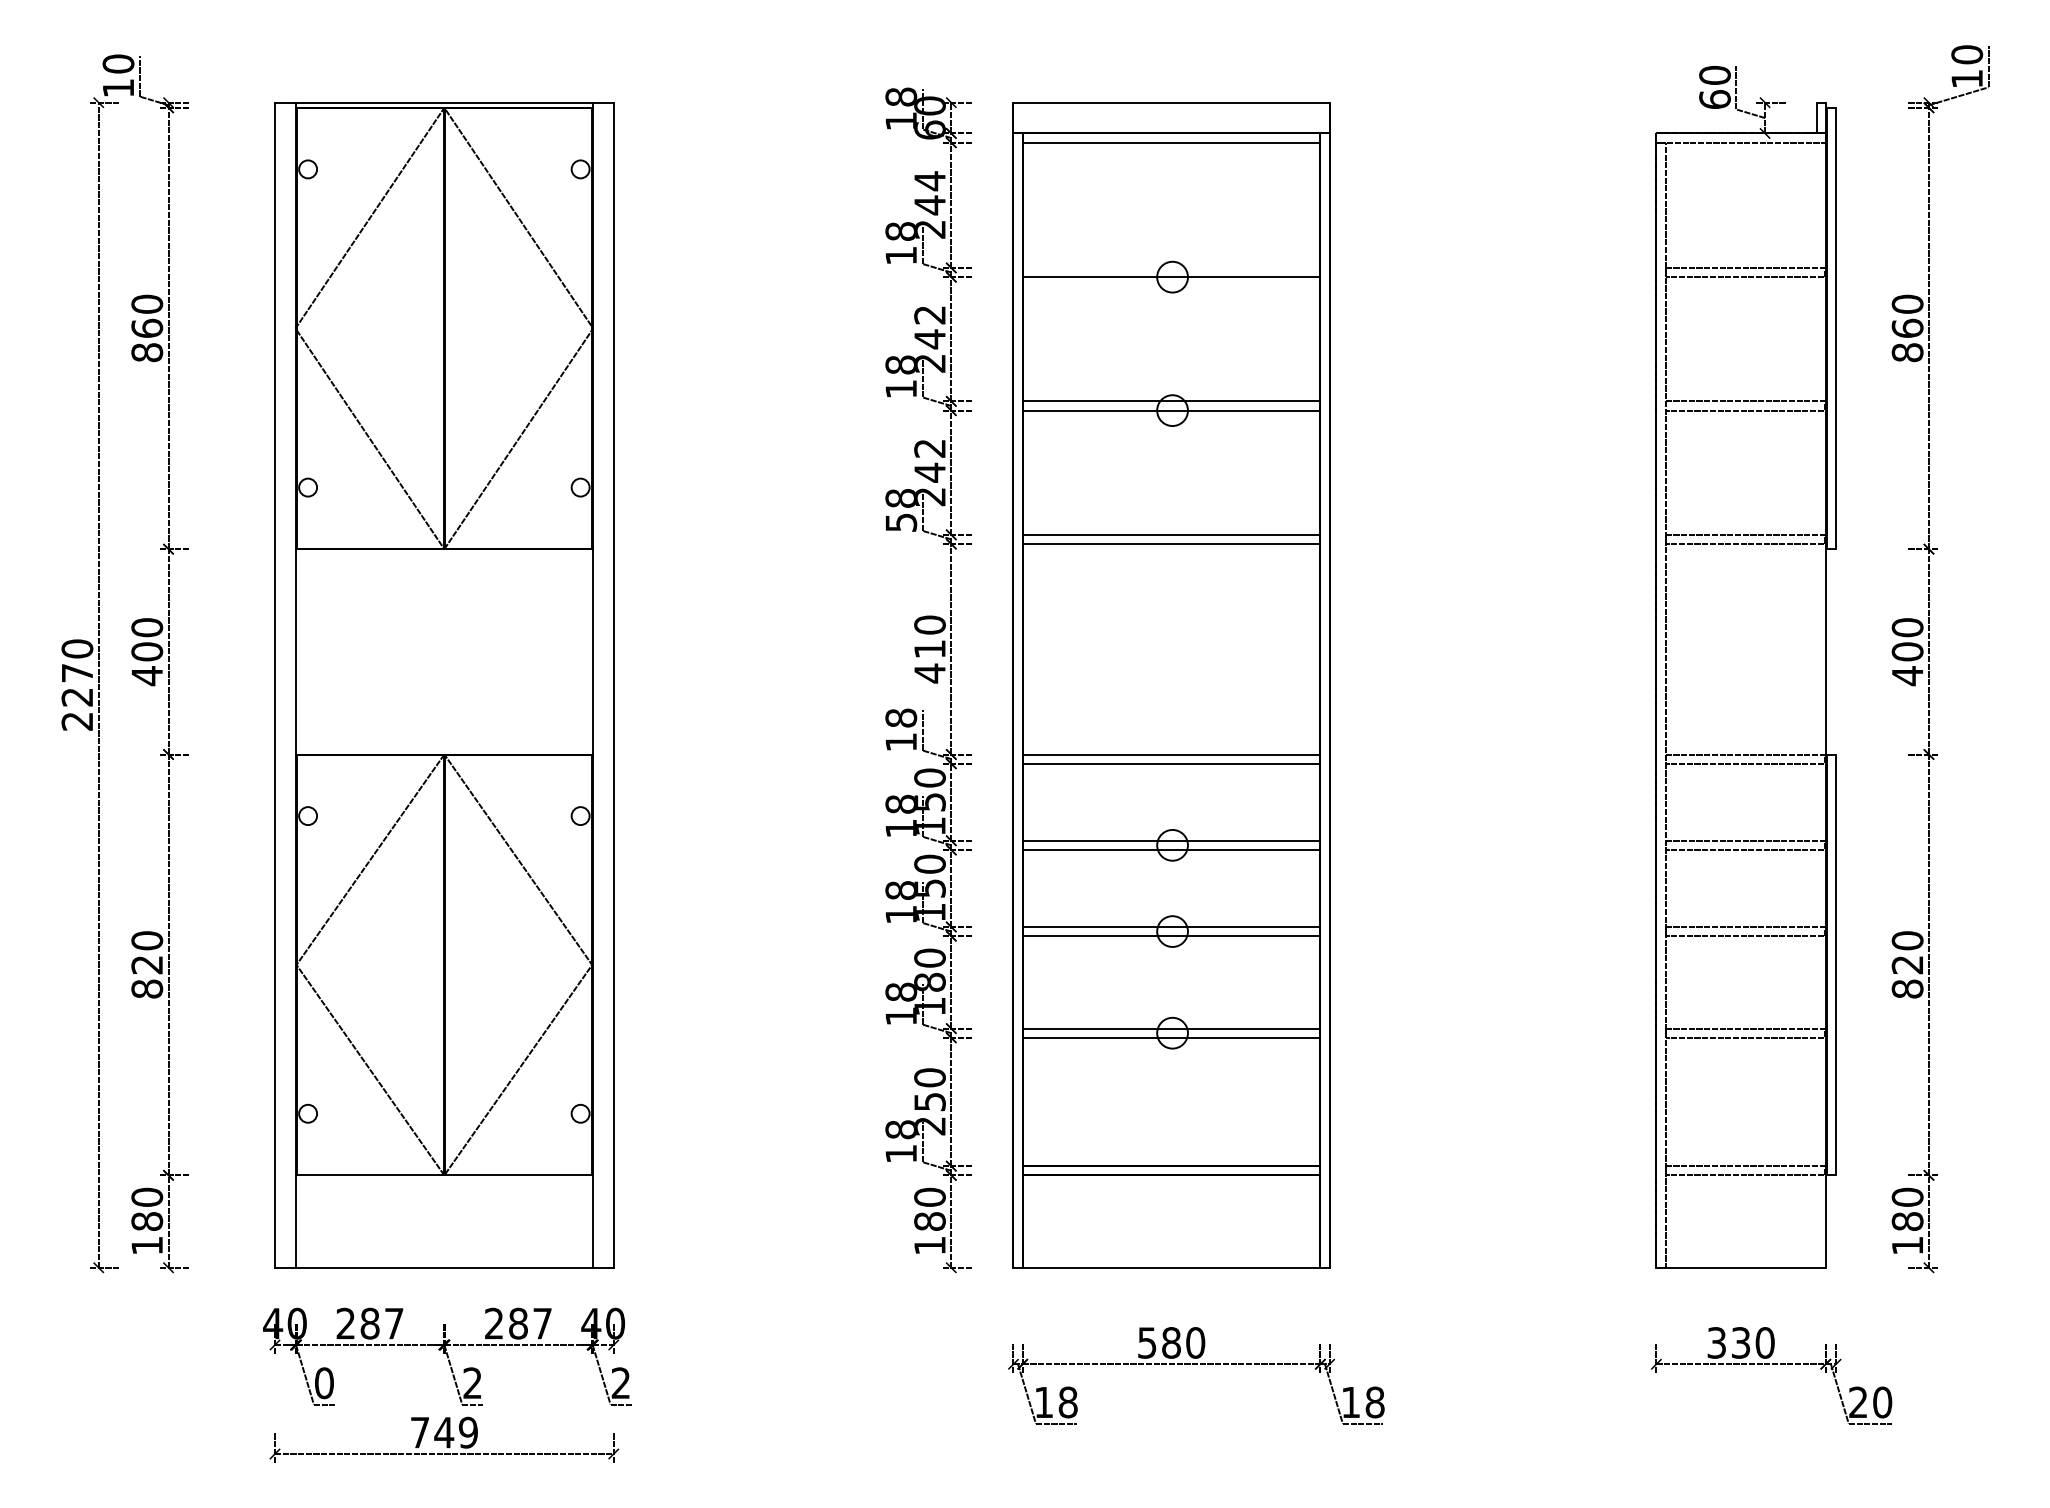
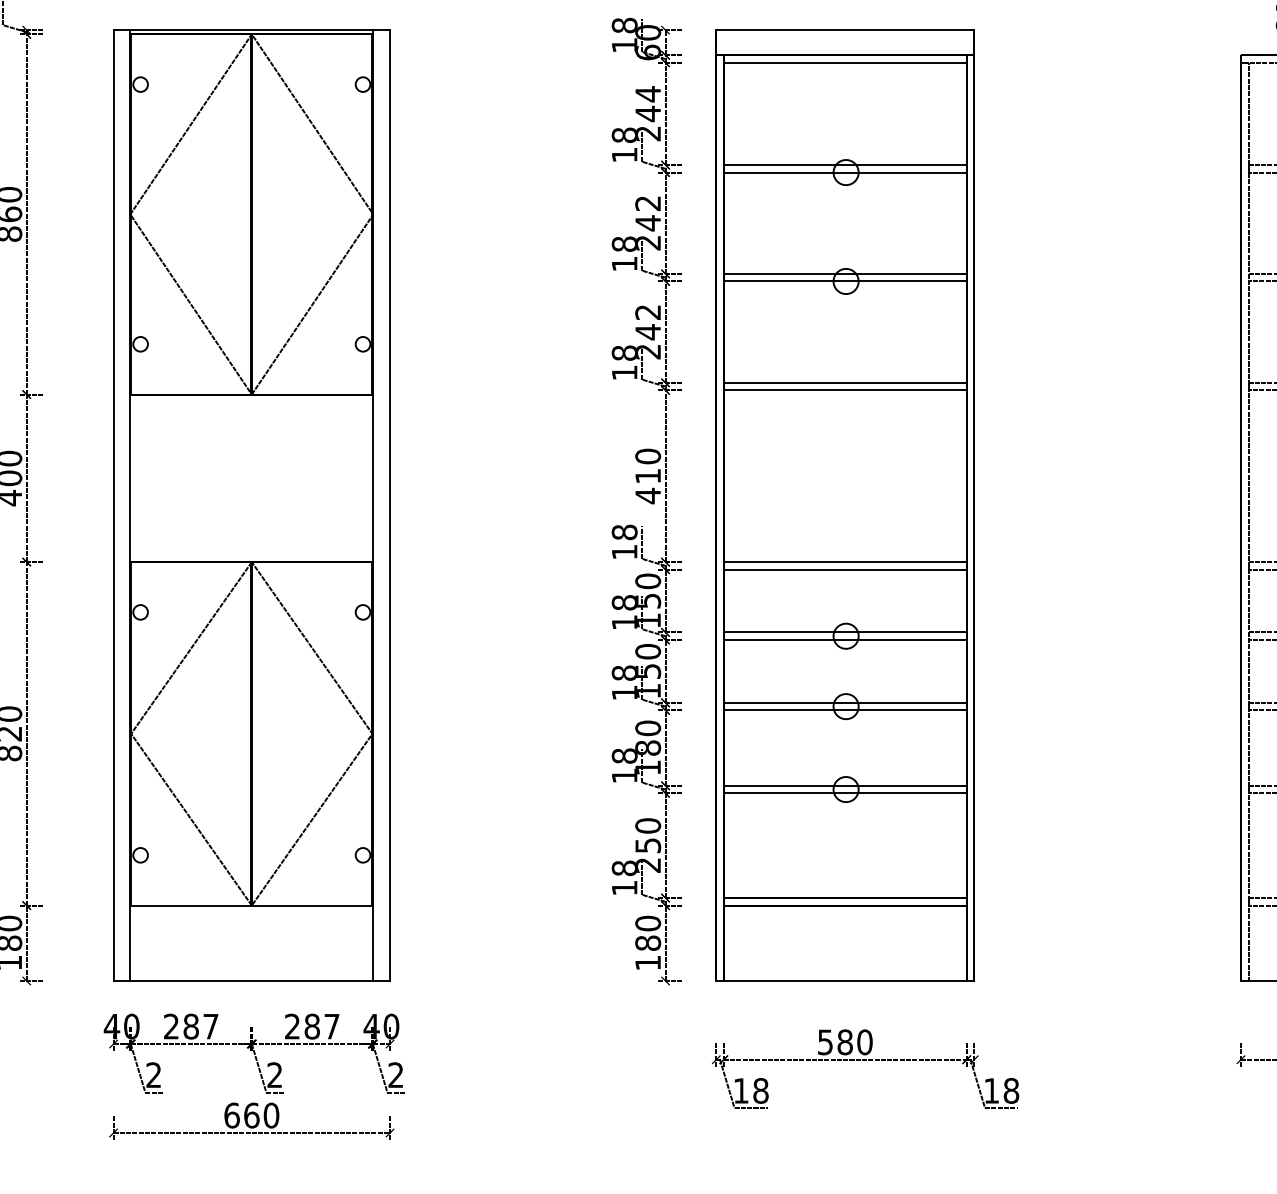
line: (1171, 267) -> (845, 164), added
text: (901, 522) -> (624, 372), 58 -> 18
text: (324, 1383) -> (154, 1075), 0 -> 2
text: (444, 1432) -> (251, 1115), 749 -> 660

